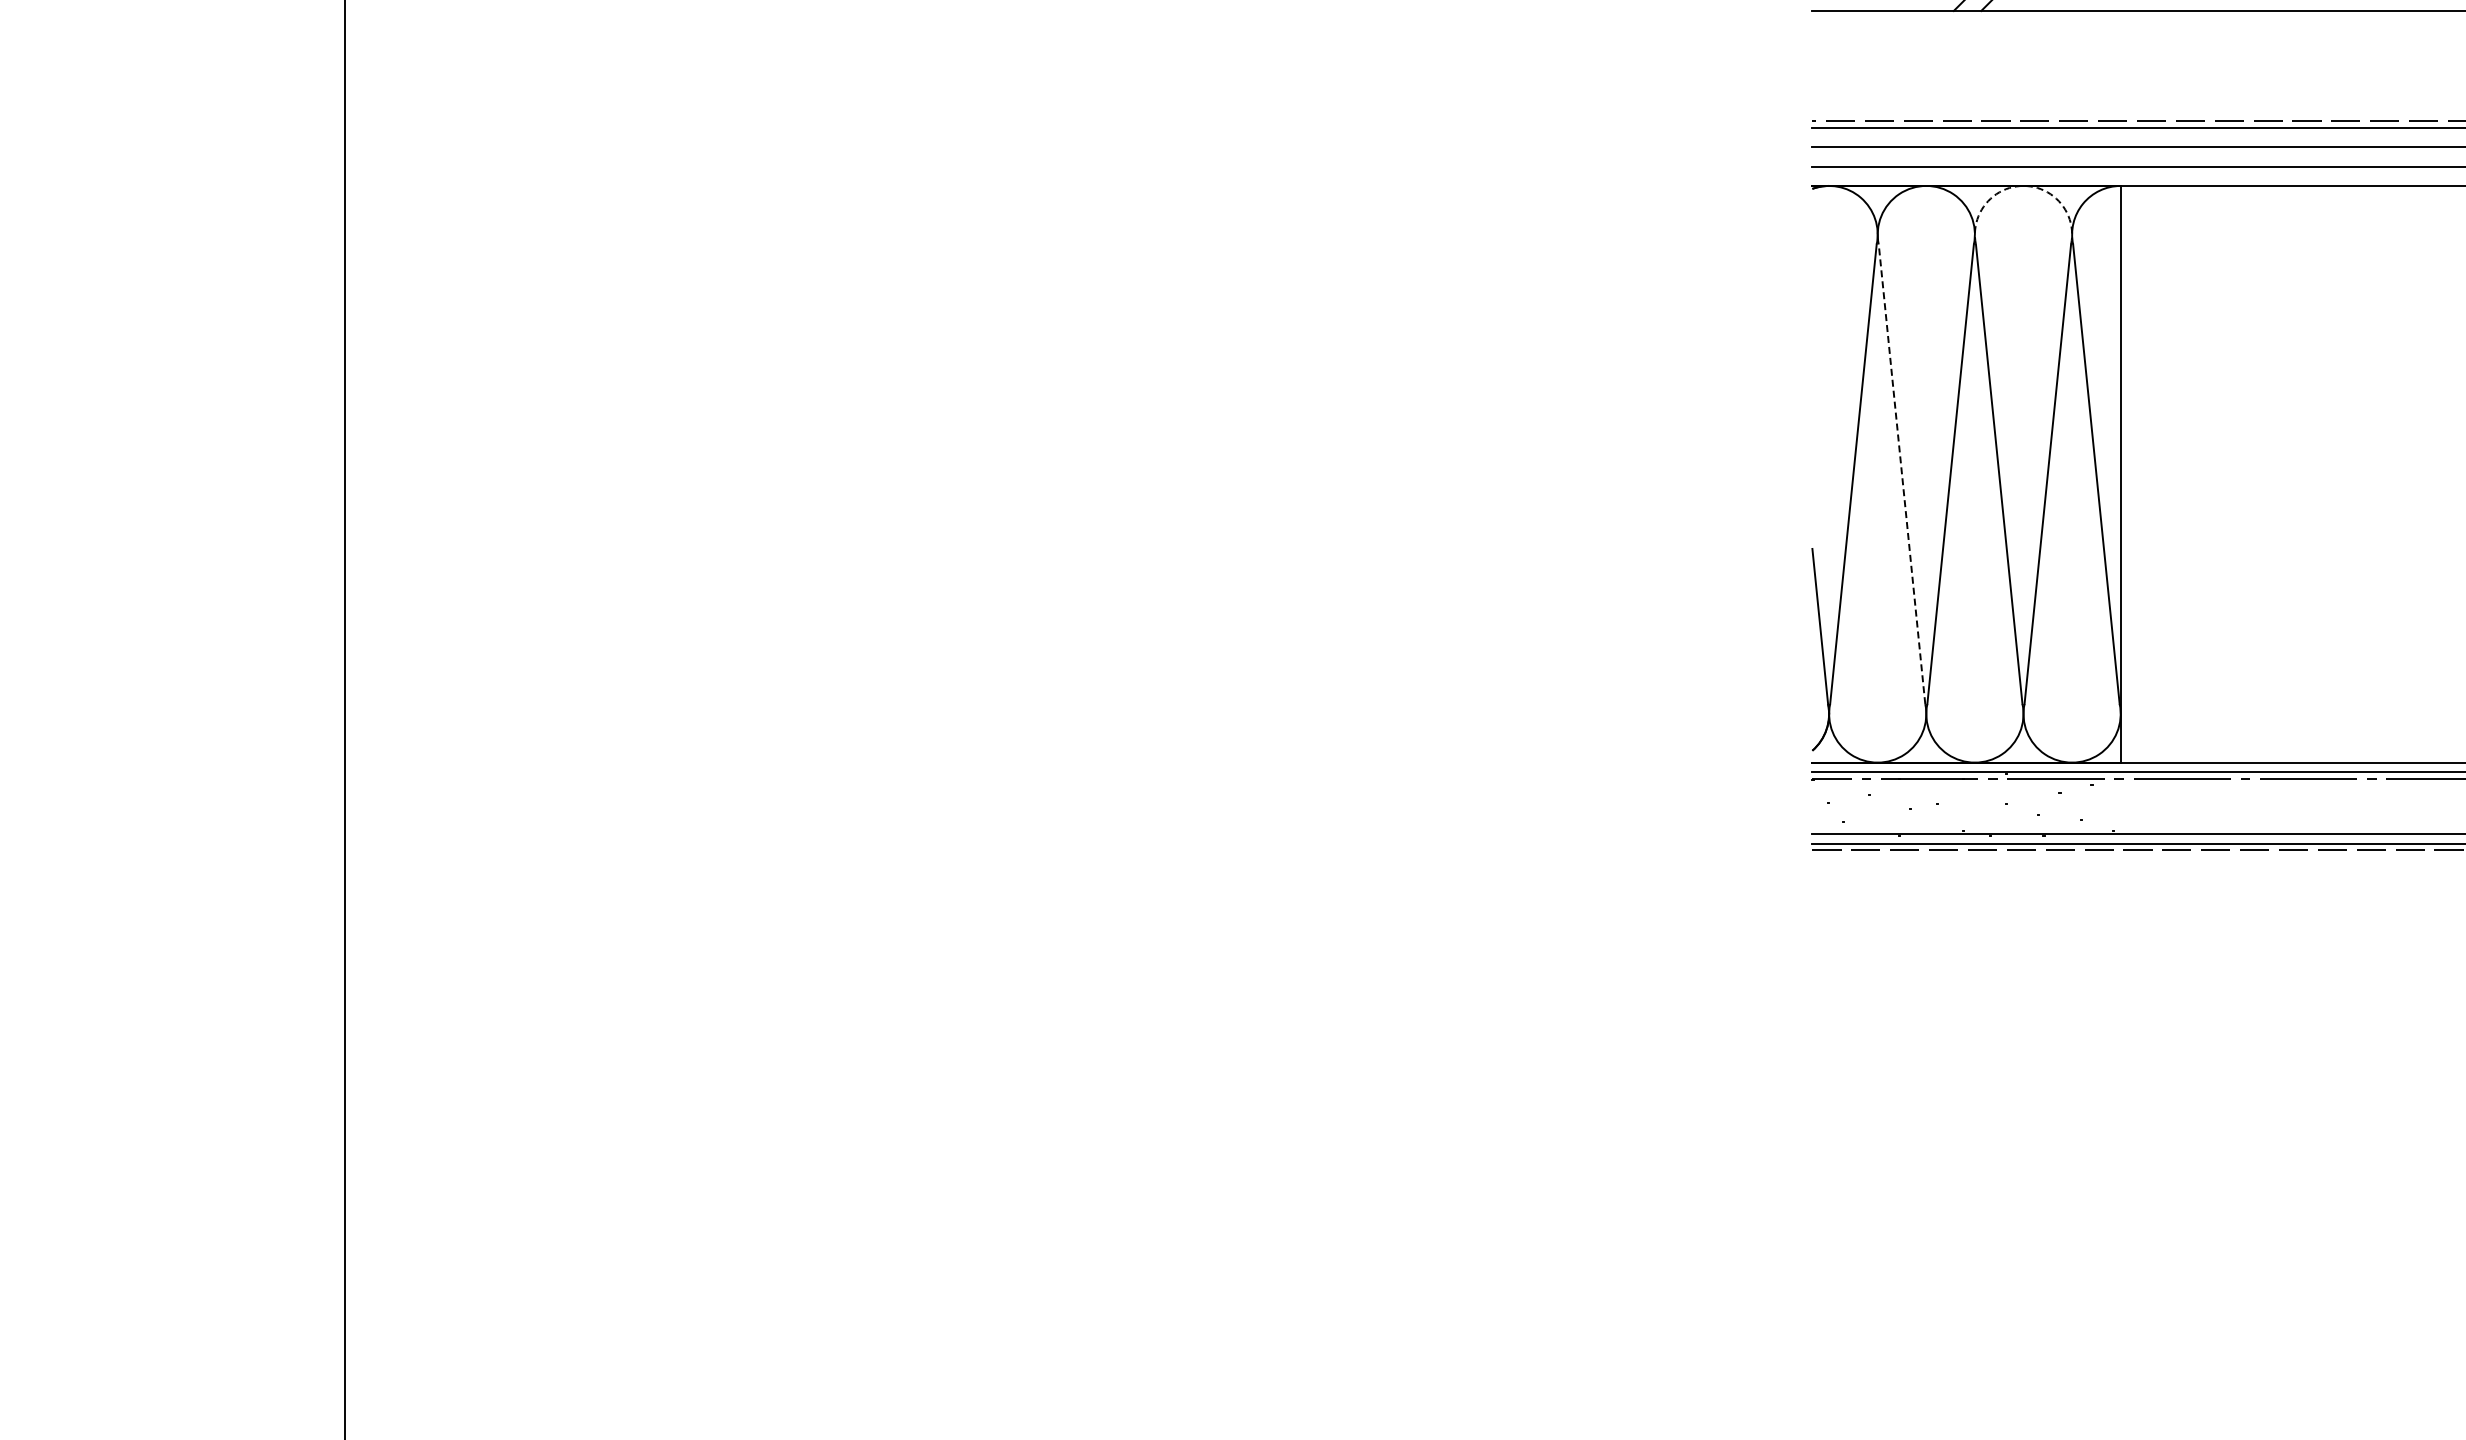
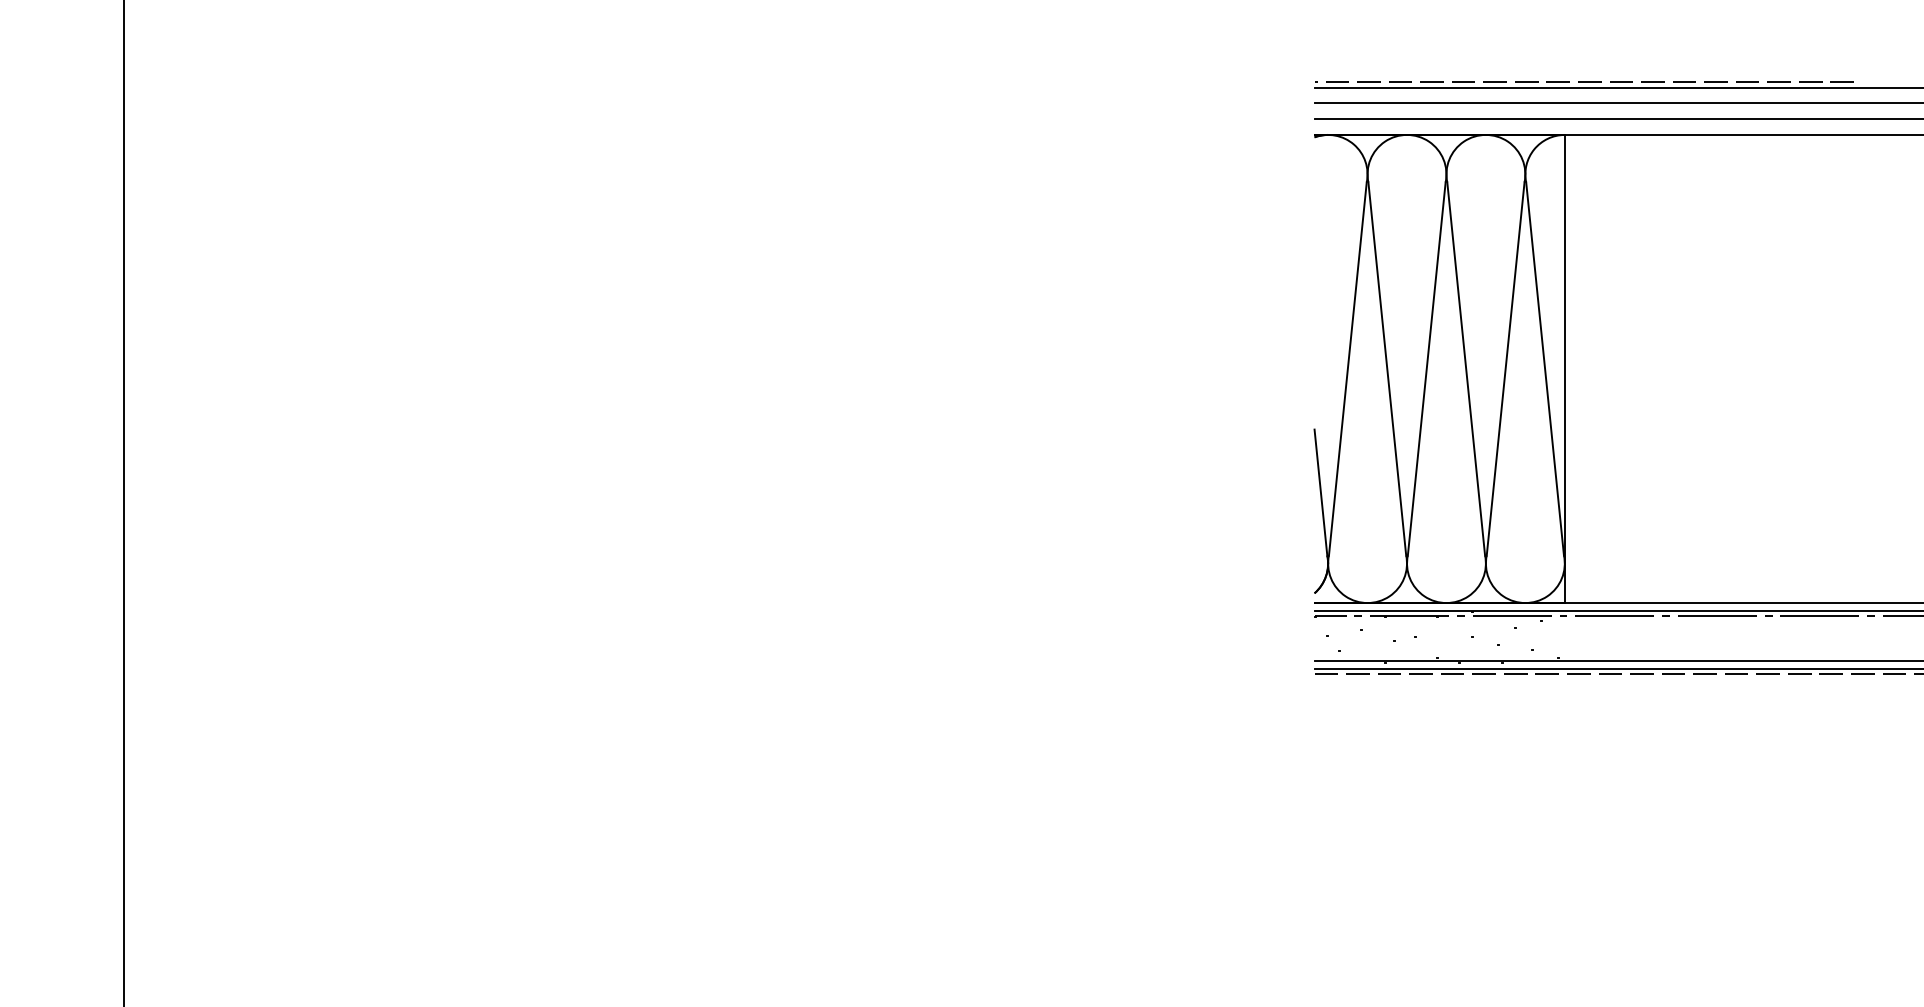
arc: (2023, 185) -> (1485, 134), dashed -> solid
line: (1902, 474) -> (1387, 369), dashed -> solid

